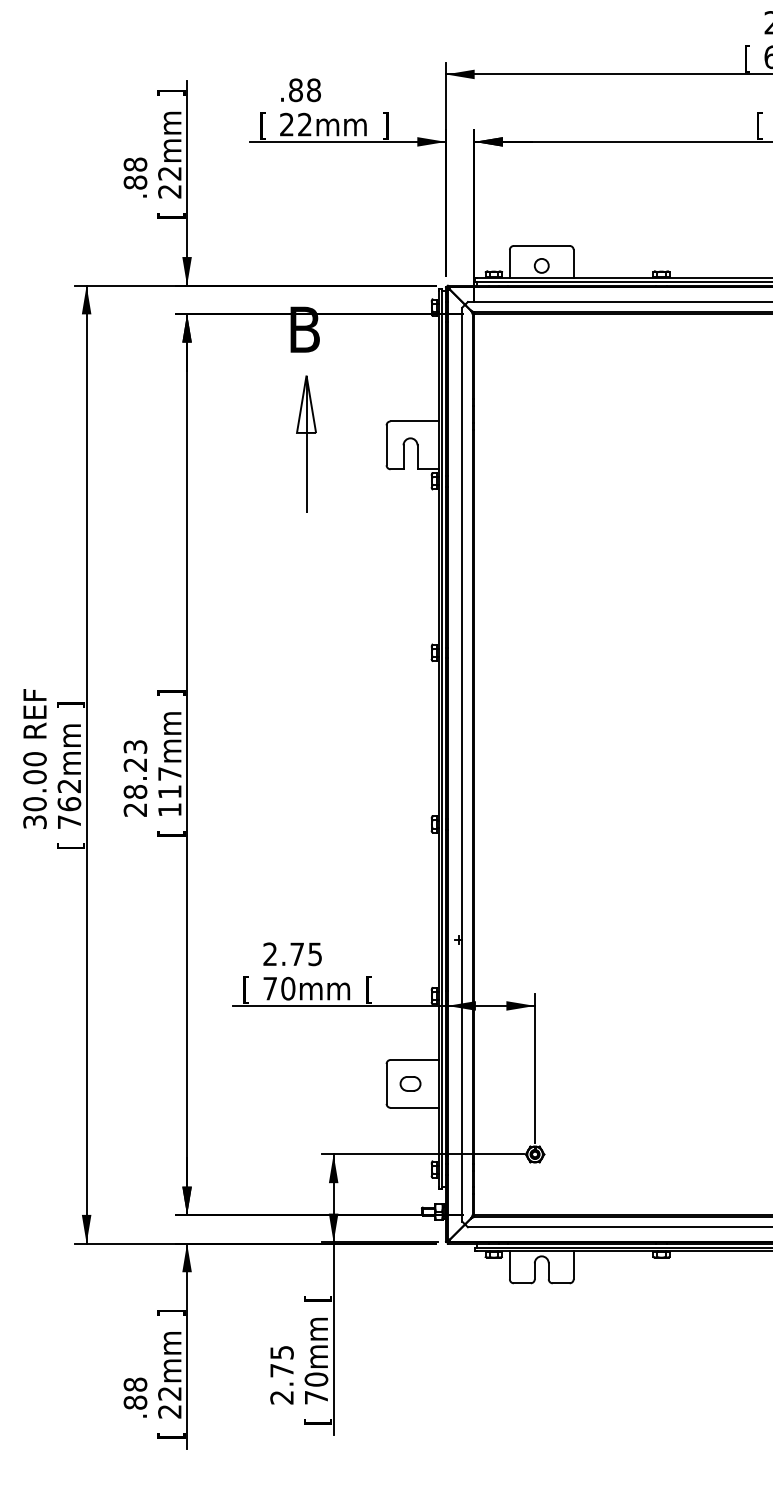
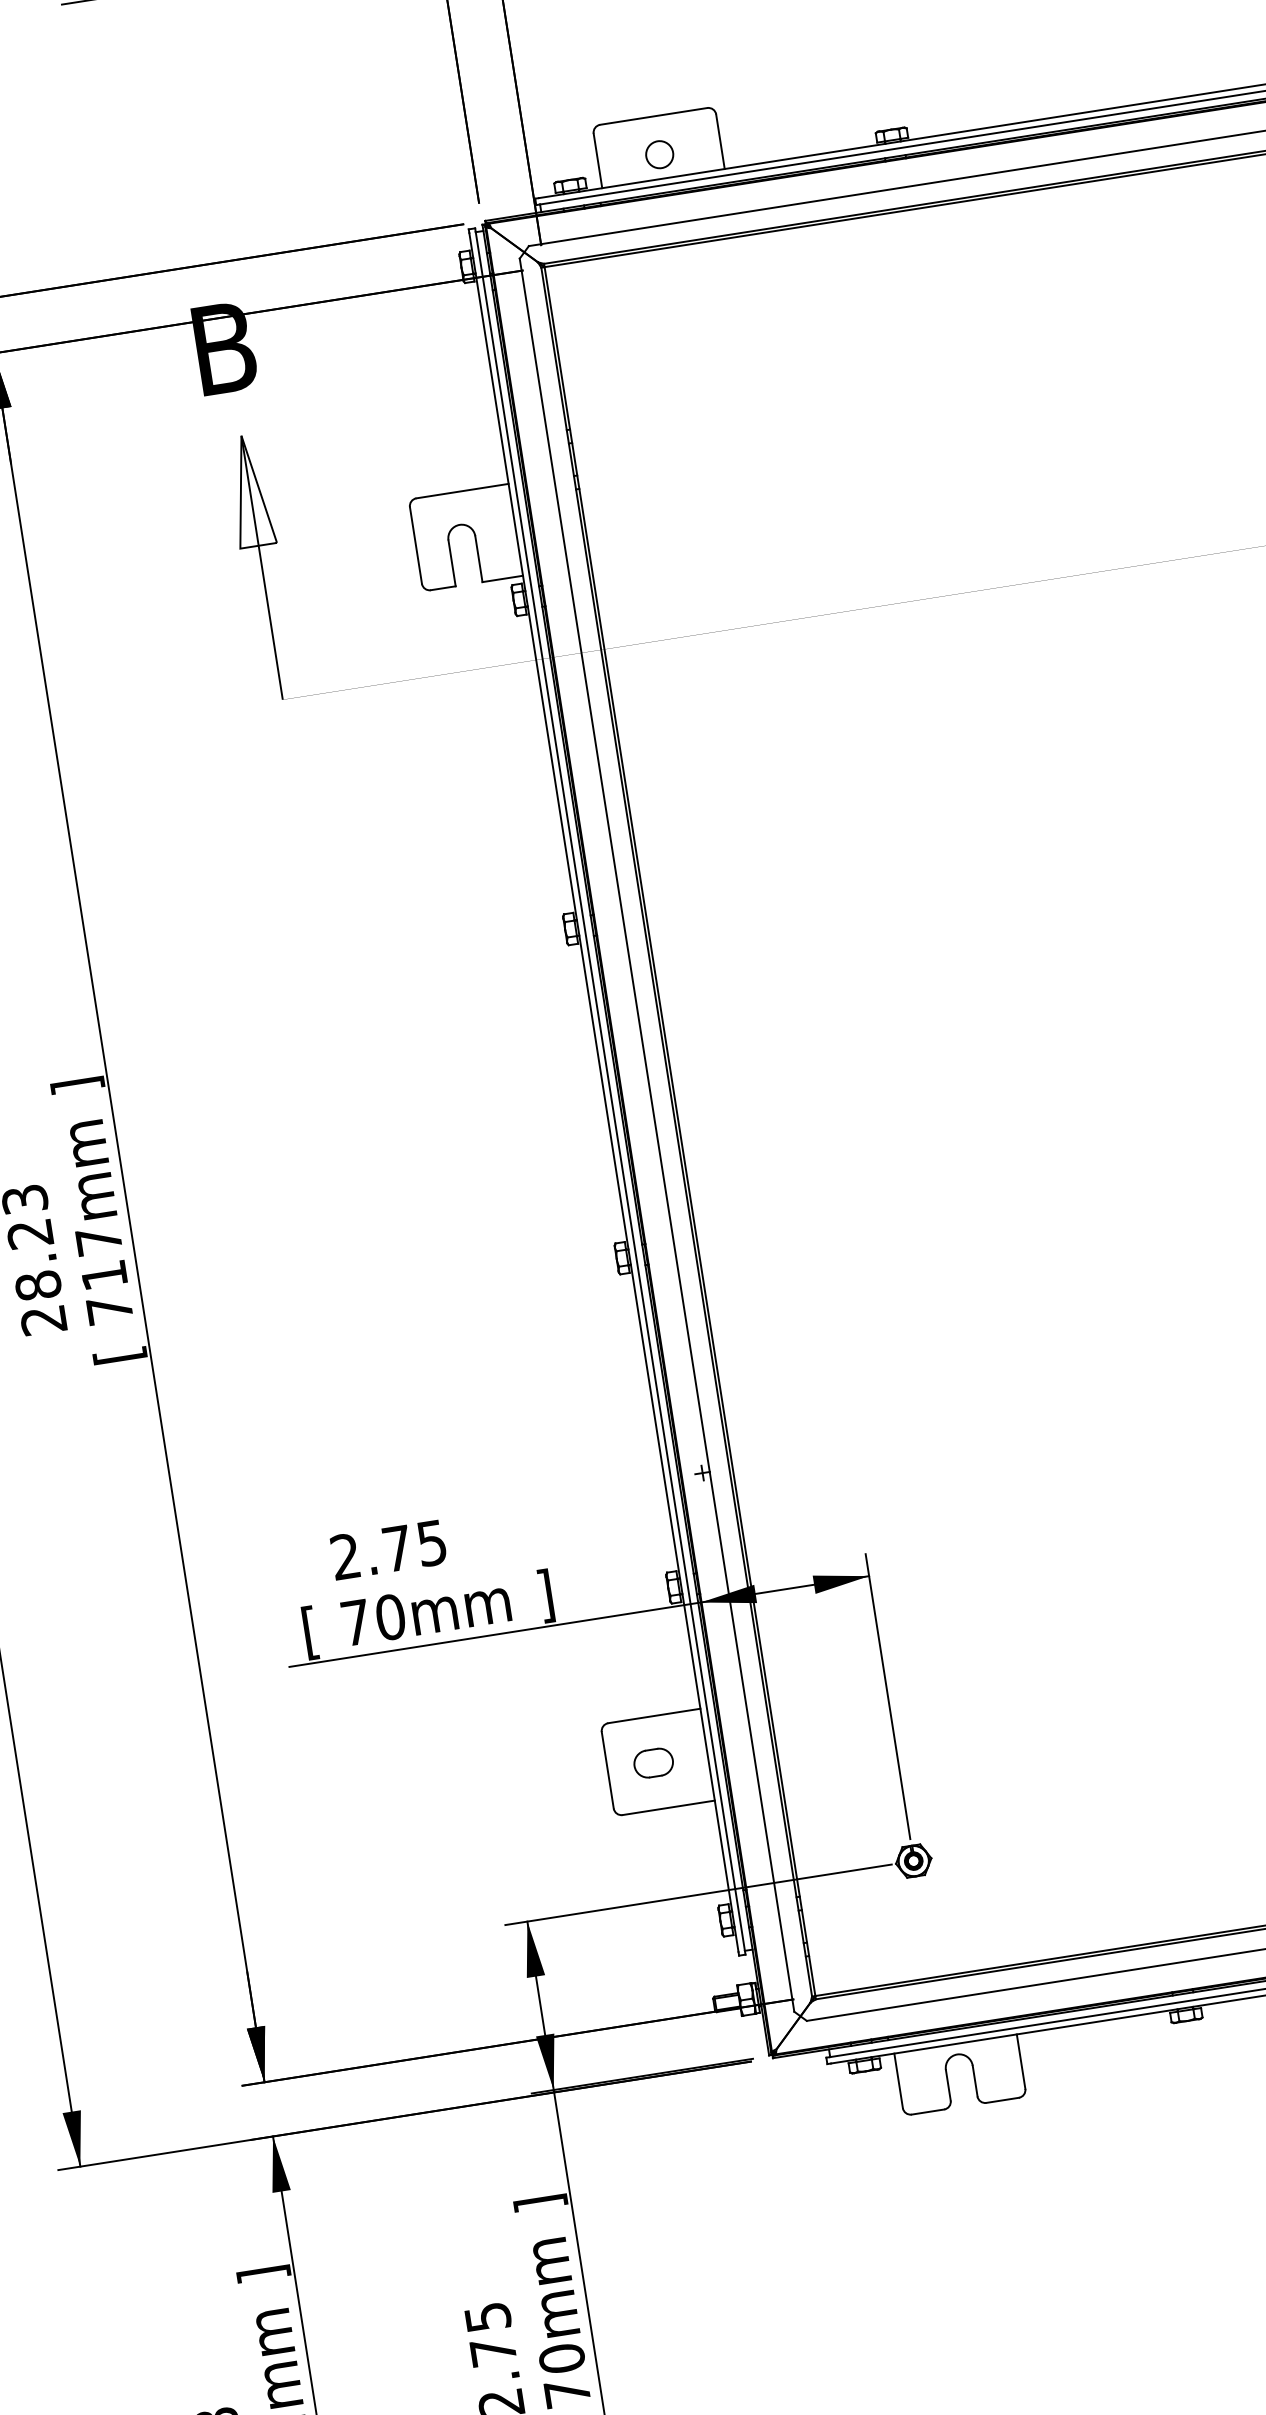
text: (169, 809) -> (108, 1309), 117mm -> 717mm
text: (368, 989) -> (544, 1594), [ -> ]
text: (317, 1298) -> (539, 2202), [ -> ]

